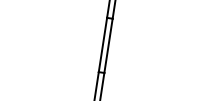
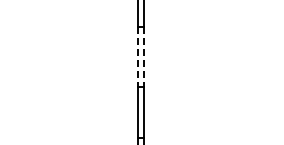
line: (103, 44) -> (138, 56), solid -> dashed
line: (108, 45) -> (144, 56), solid -> dashed

